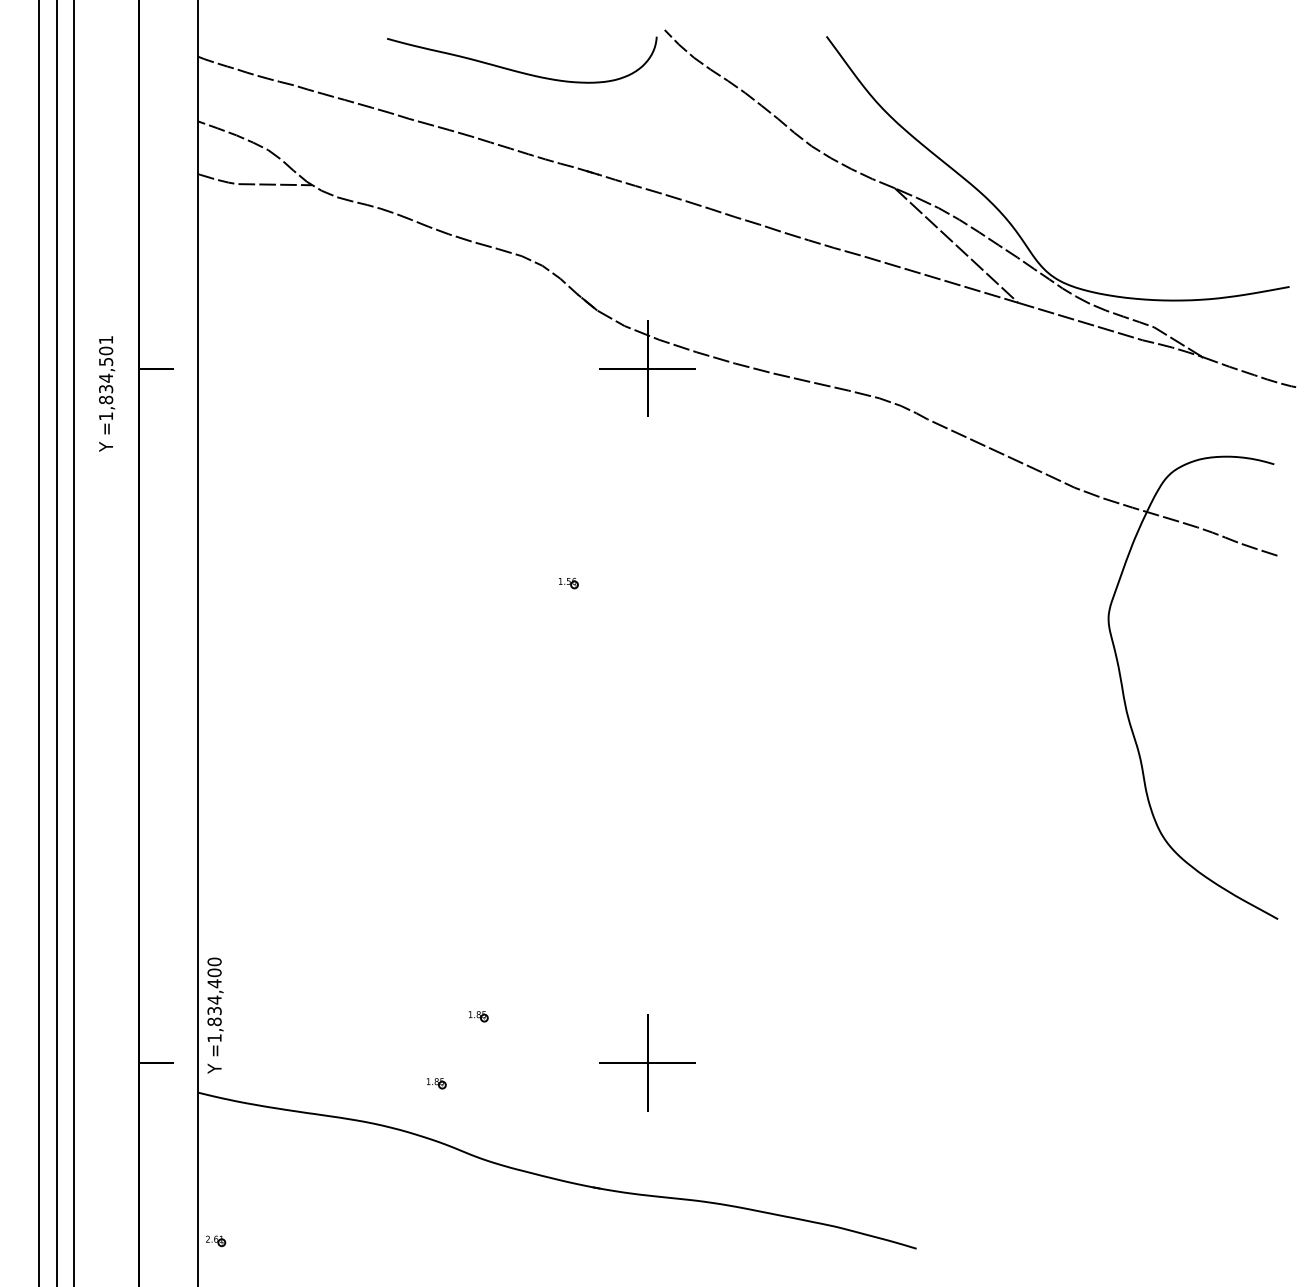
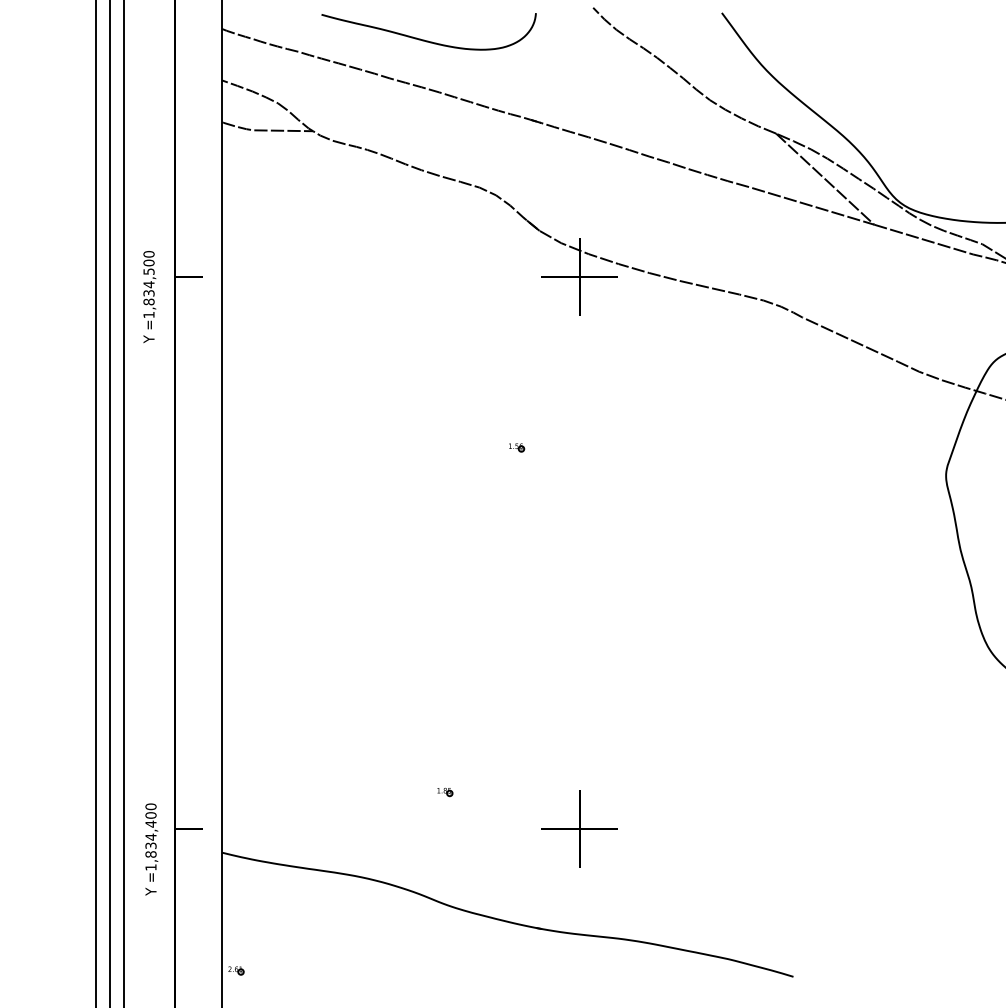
curve: (521, 71) -> (428, 40), moved
text: (106, 339) -> (149, 253), =1,834,501 -> =1,834,500
text: (215, 1015) -> (151, 849), moved
part: (436, 1083) -> (411, 845), removed

